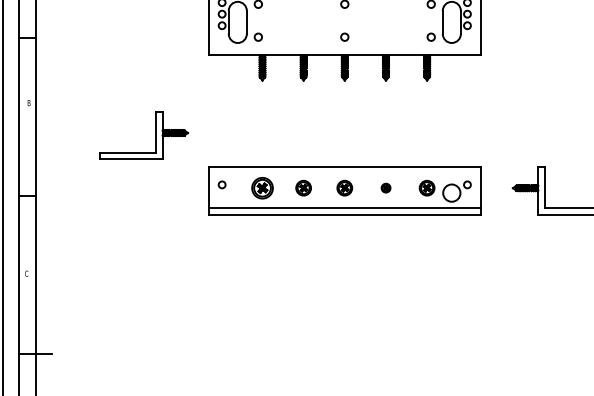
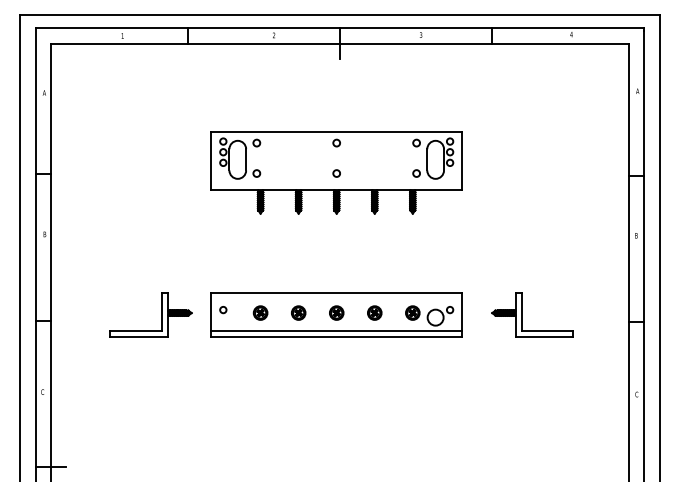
part: (155, 134) -> (161, 314), moved
part: (262, 187) -> (260, 312), size x0.71
part: (385, 187) -> (374, 312), size x1.67

